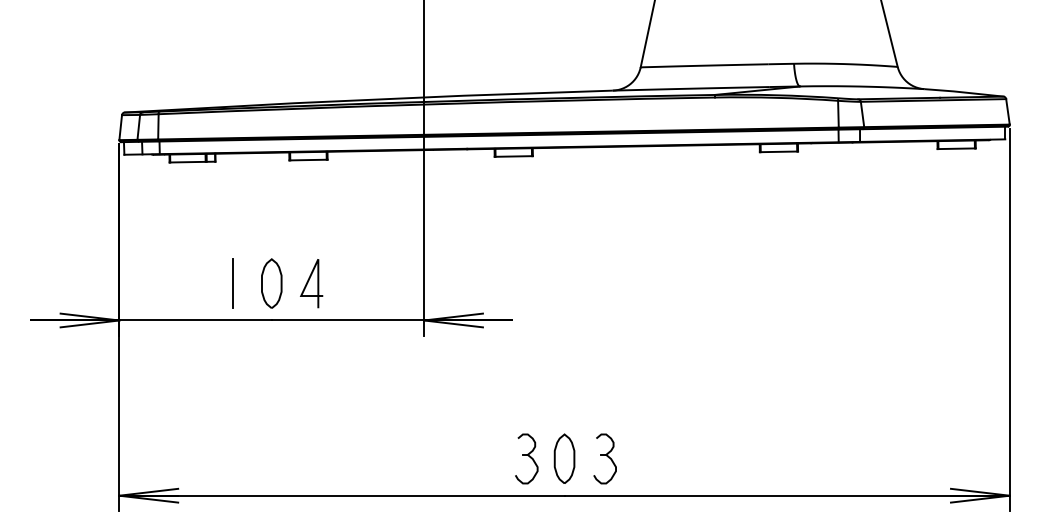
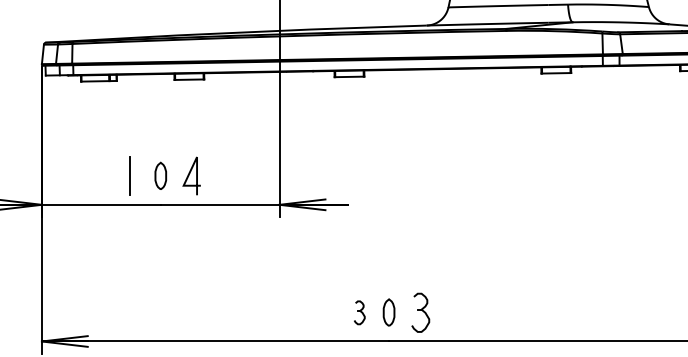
part: (271, 283) -> (160, 175), size x0.7
part: (526, 458) -> (359, 312), size x0.6
part: (564, 458) -> (389, 312), size x0.7

